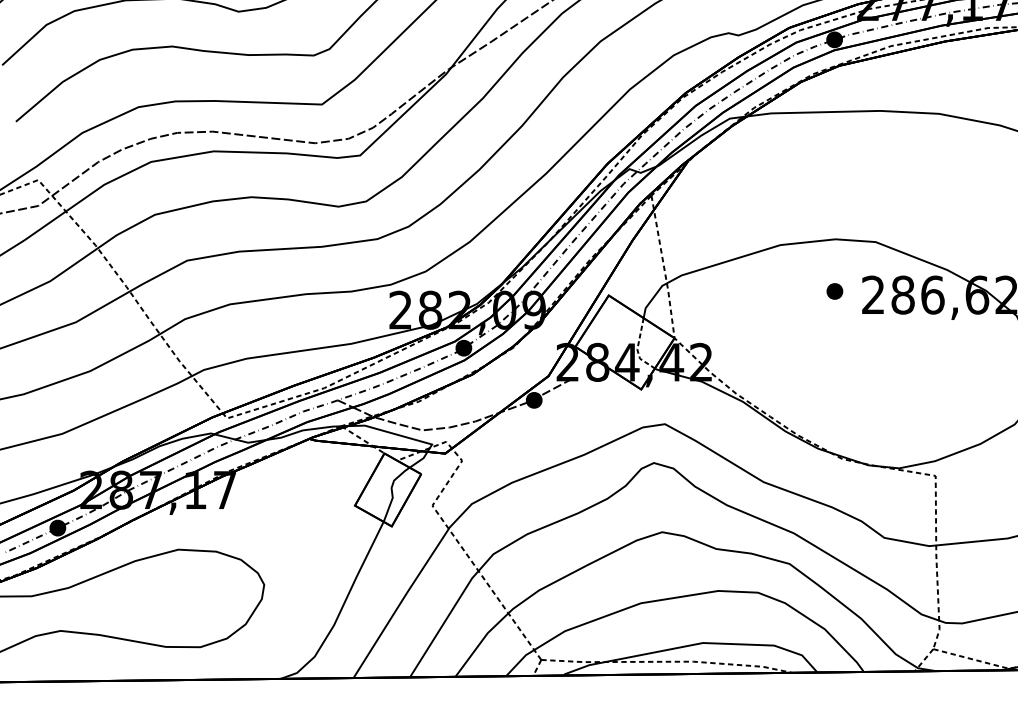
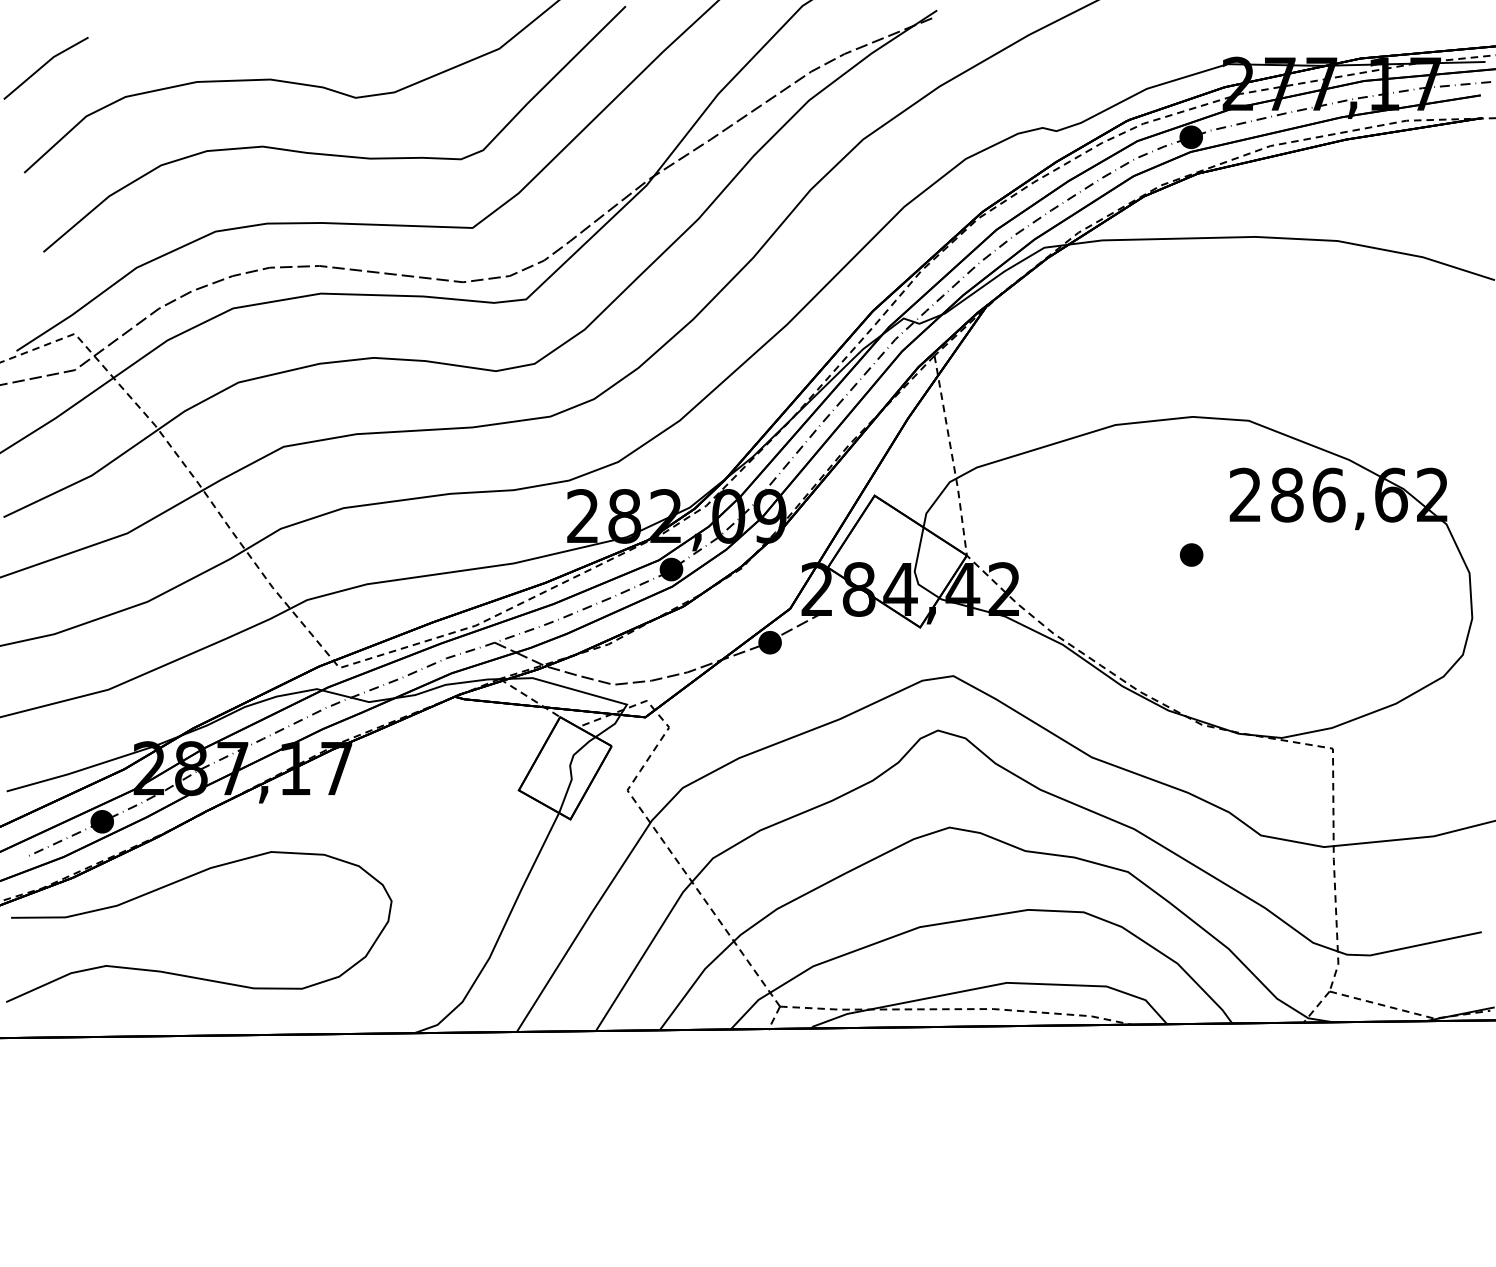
part: (834, 291) -> (1191, 554), moved
line: (637, 348) -> (915, 569), dashed -> solid

